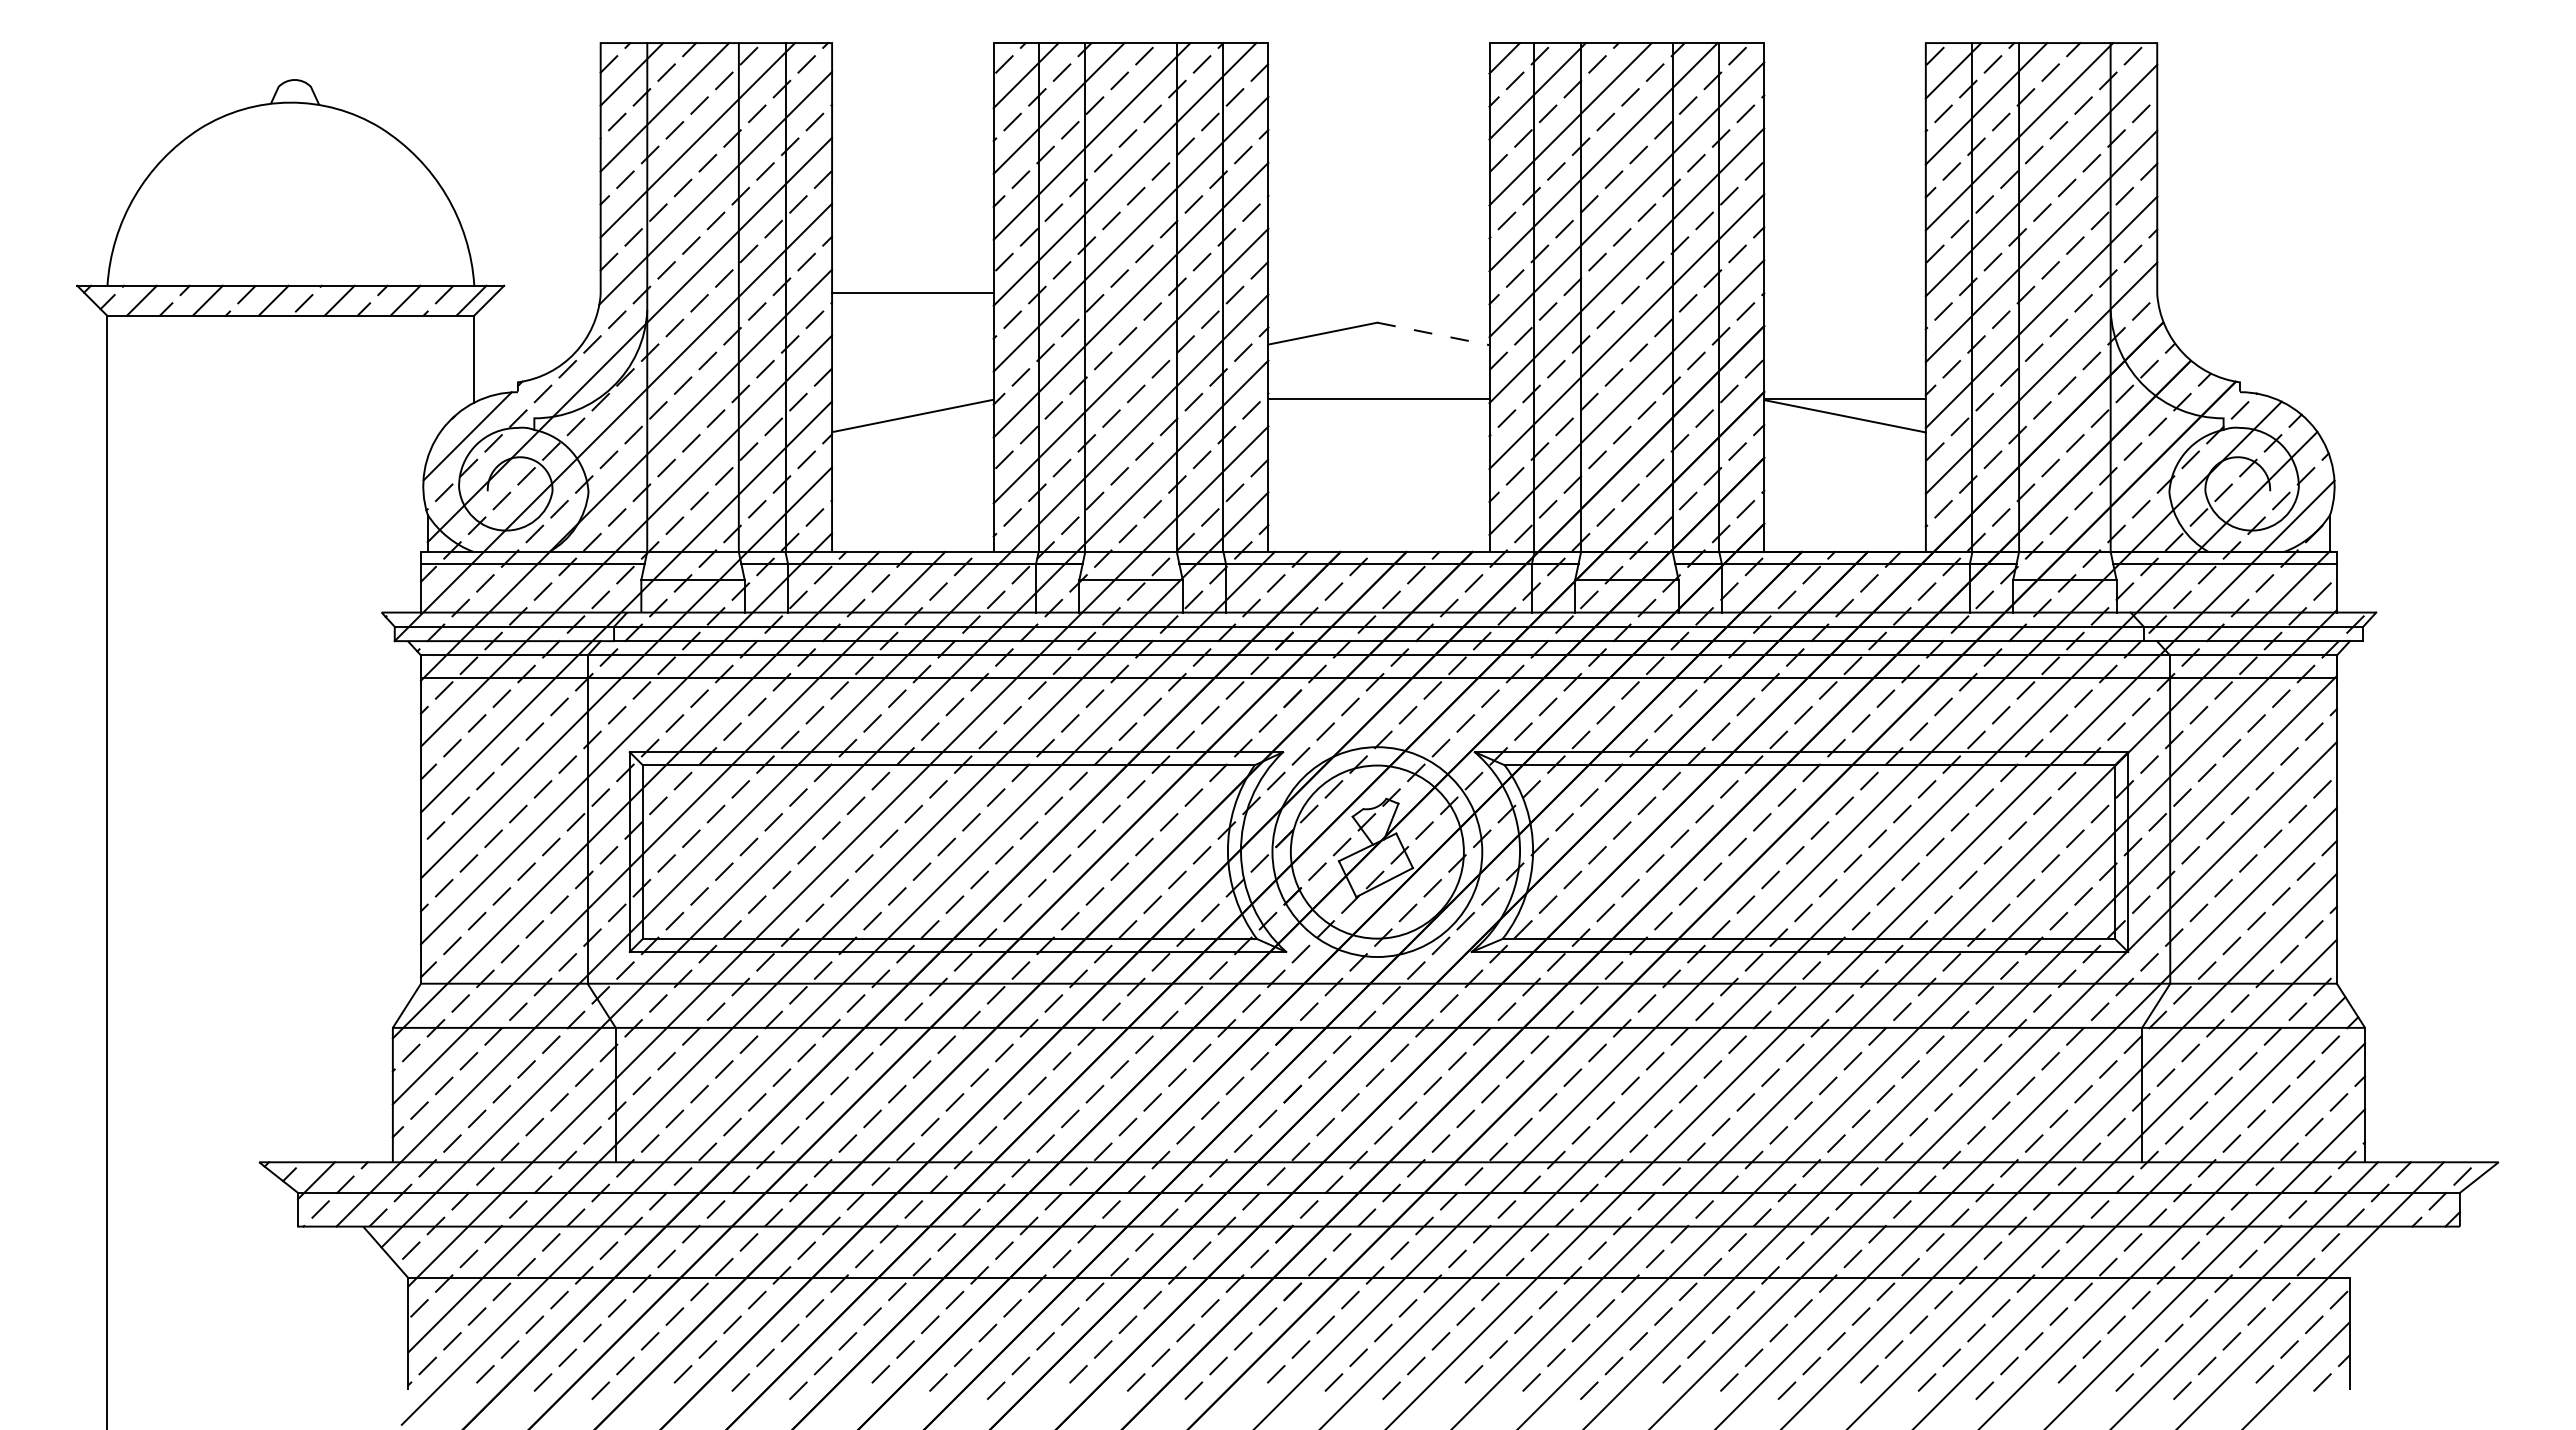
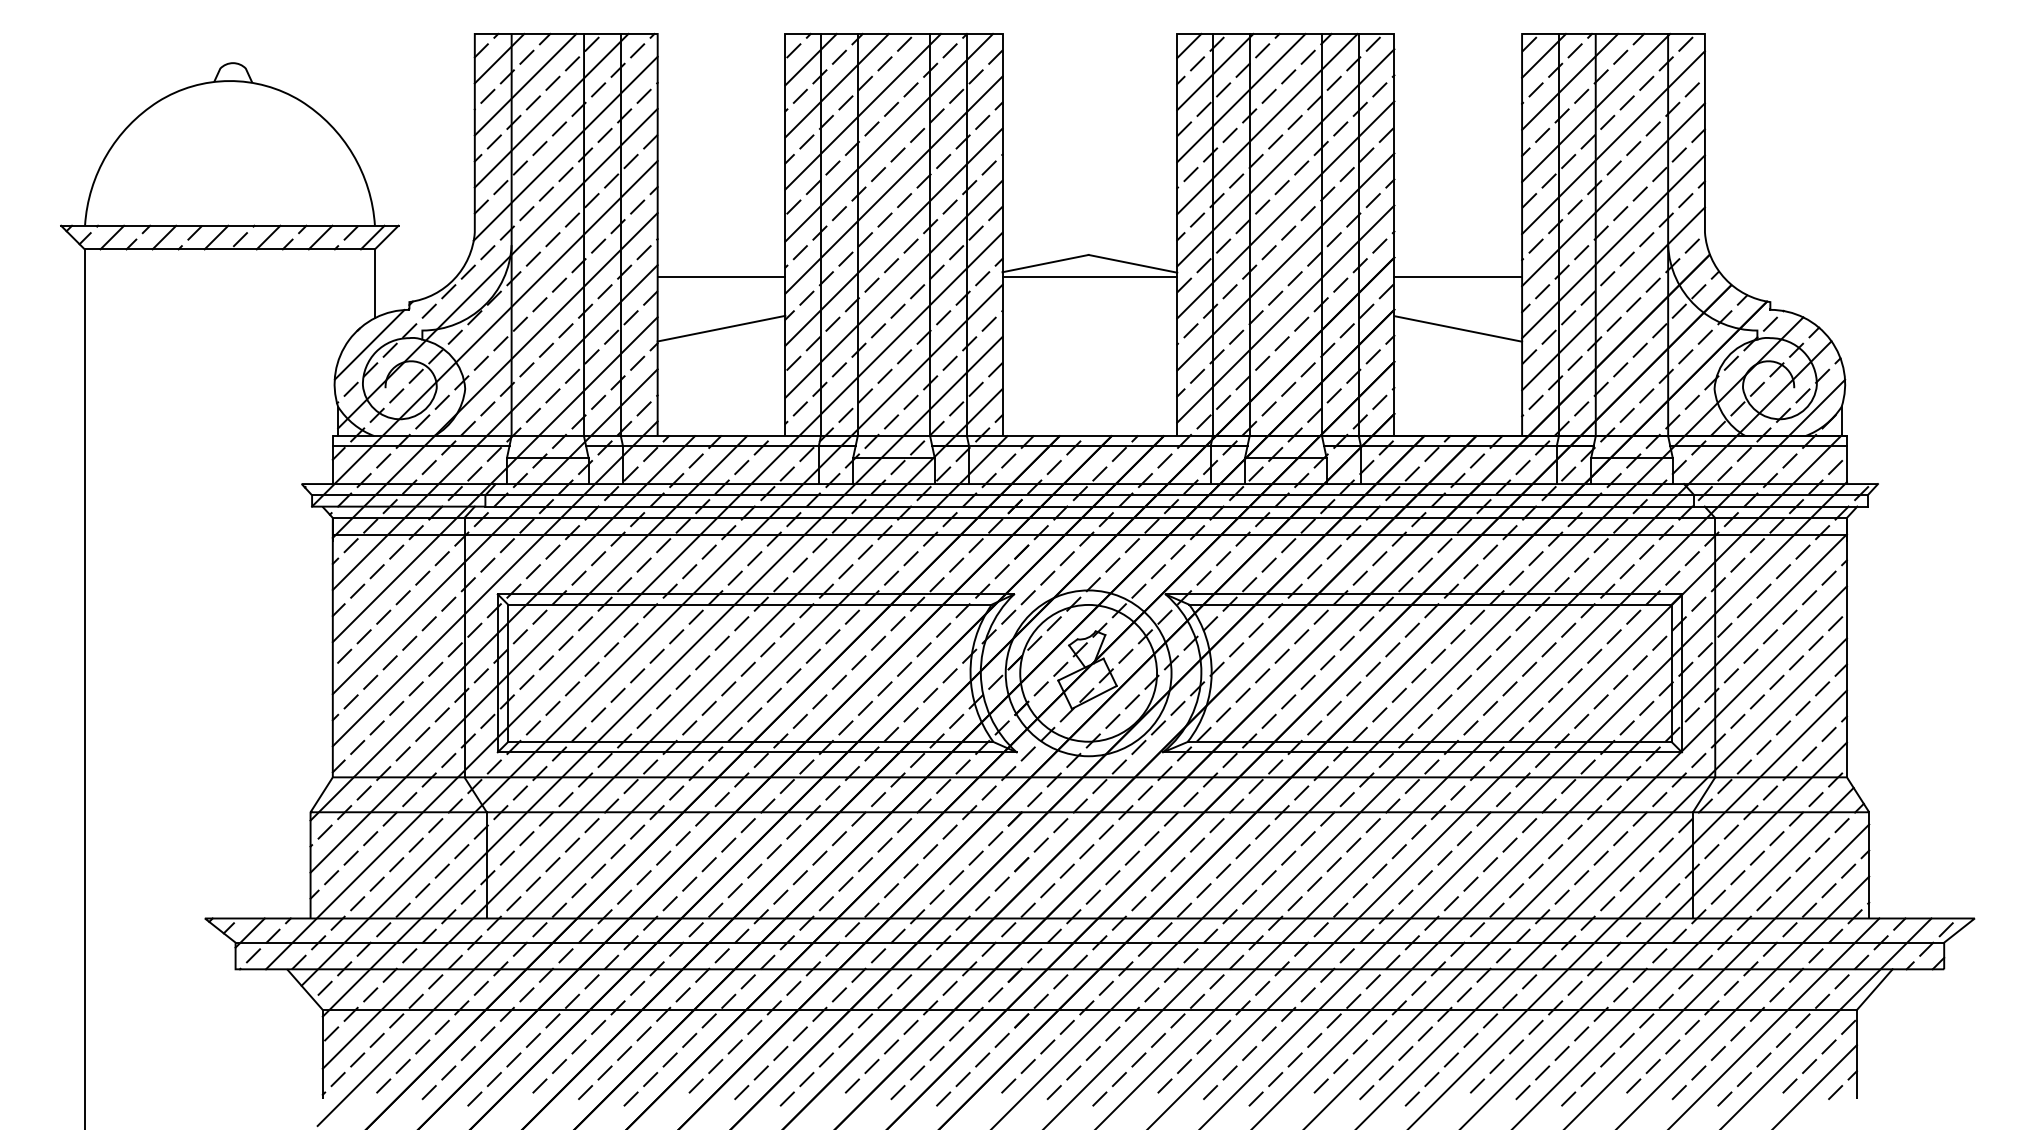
line: (912, 292) -> (721, 276), moved
line: (1433, 334) -> (1132, 264), dashed -> solid
line: (1378, 398) -> (1089, 276), moved
line: (1844, 398) -> (1457, 276), moved
line: (2371, 1252) -> (1874, 989), added

